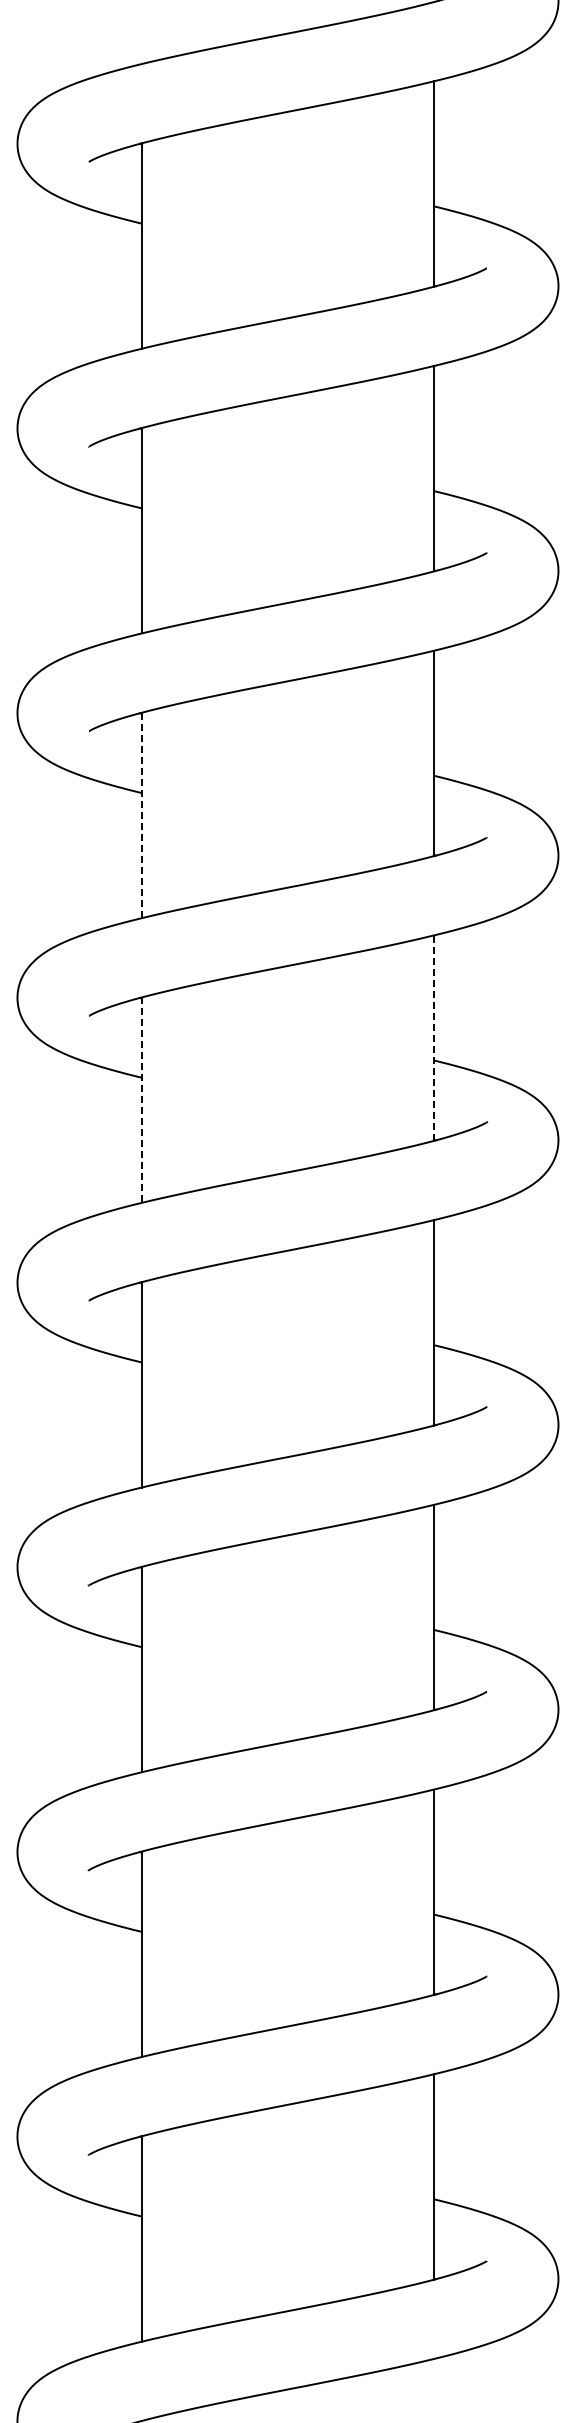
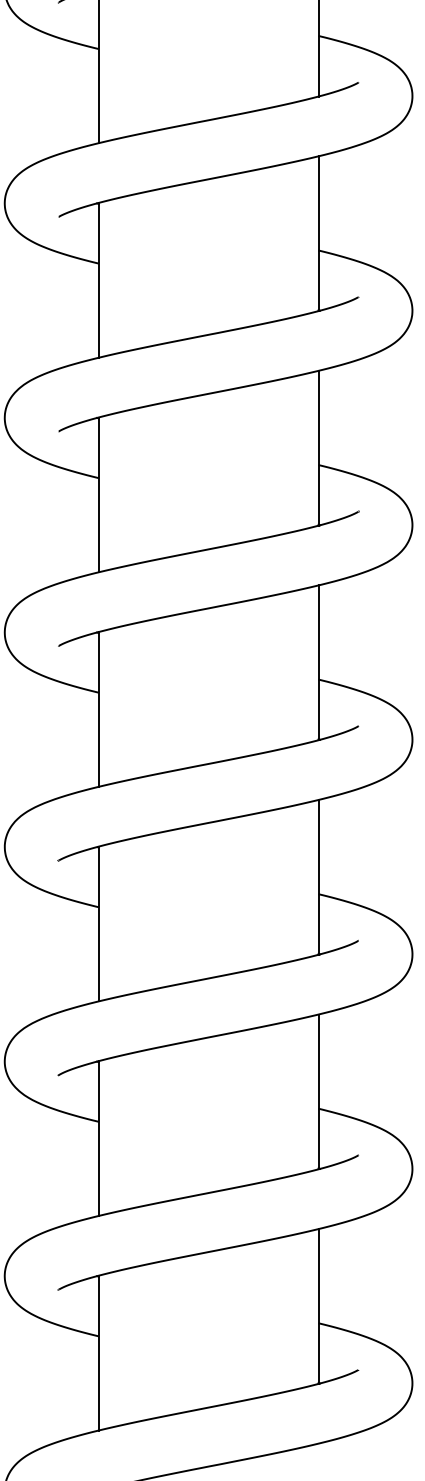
line: (142, 815) -> (98, 280), dashed -> solid
line: (433, 1038) -> (318, 448), dashed -> solid
line: (142, 1100) -> (98, 495), dashed -> solid

